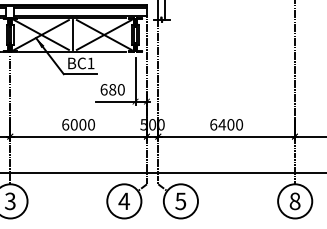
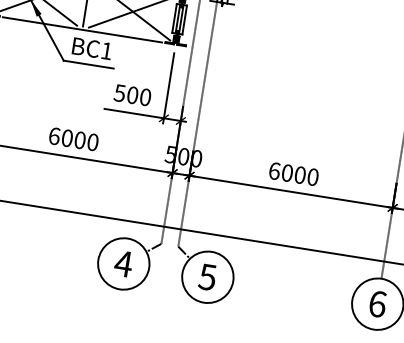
text: (108, 89) -> (126, 93), 680 -> 500
text: (222, 124) -> (287, 172), 6400 -> 6000
text: (294, 200) -> (376, 302), 8 -> 6

